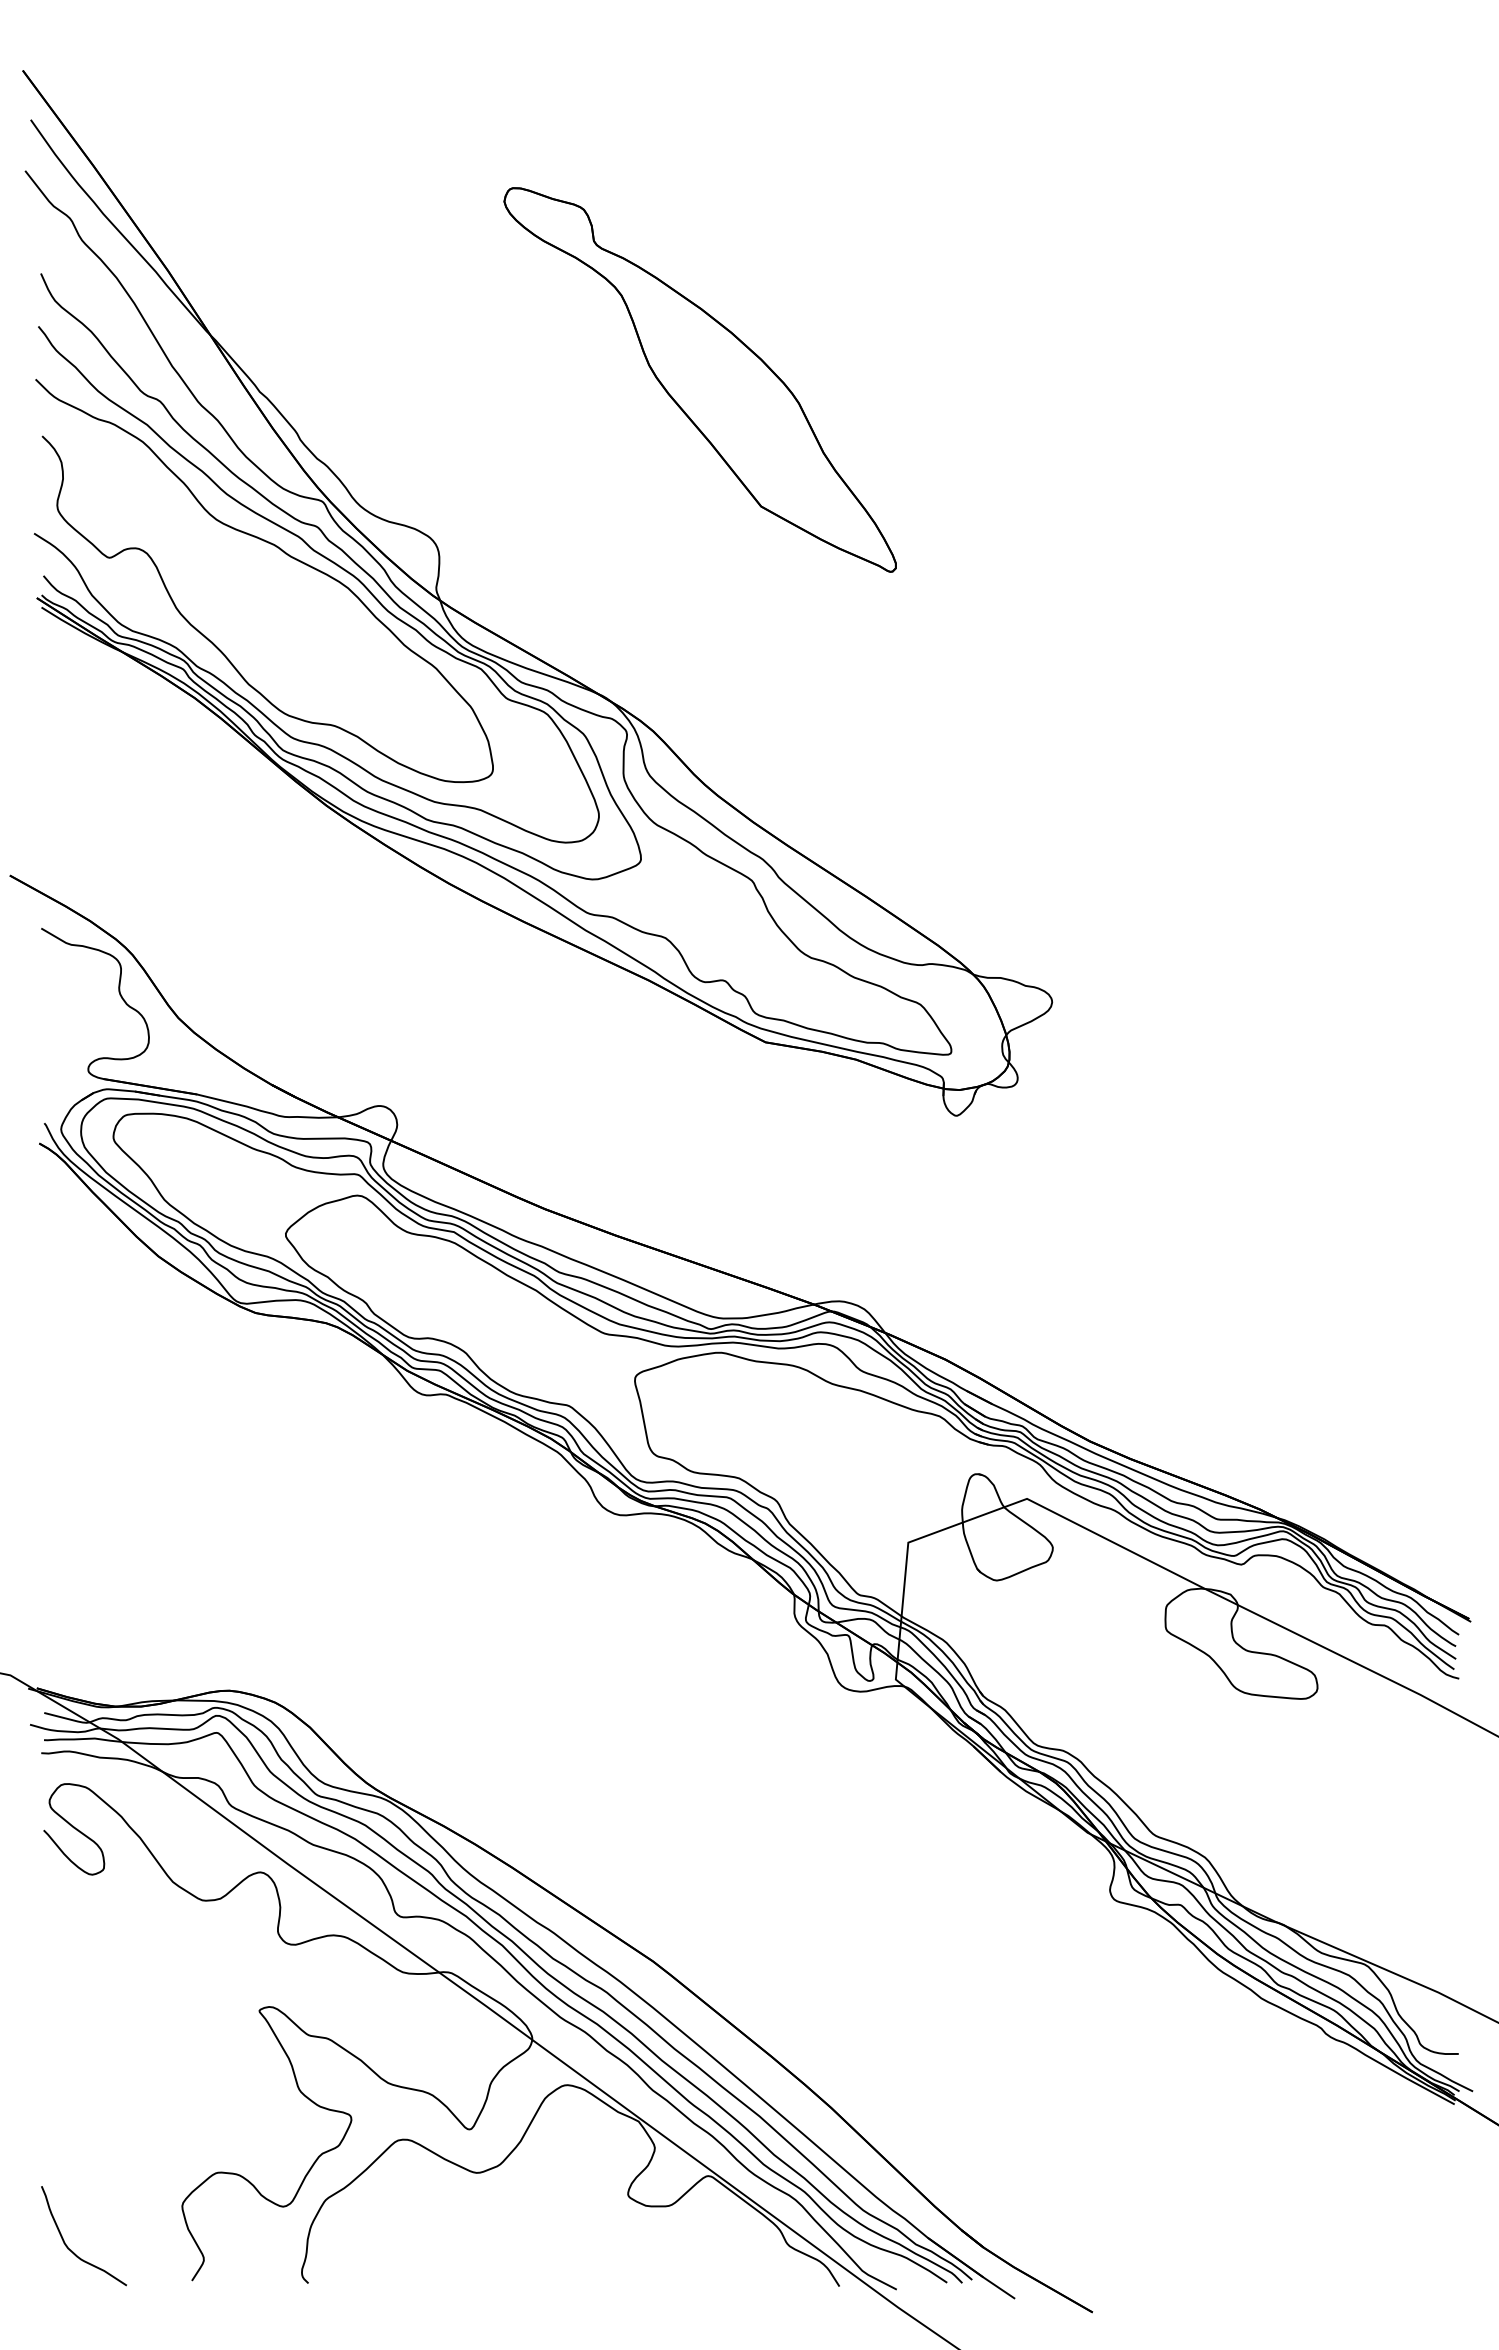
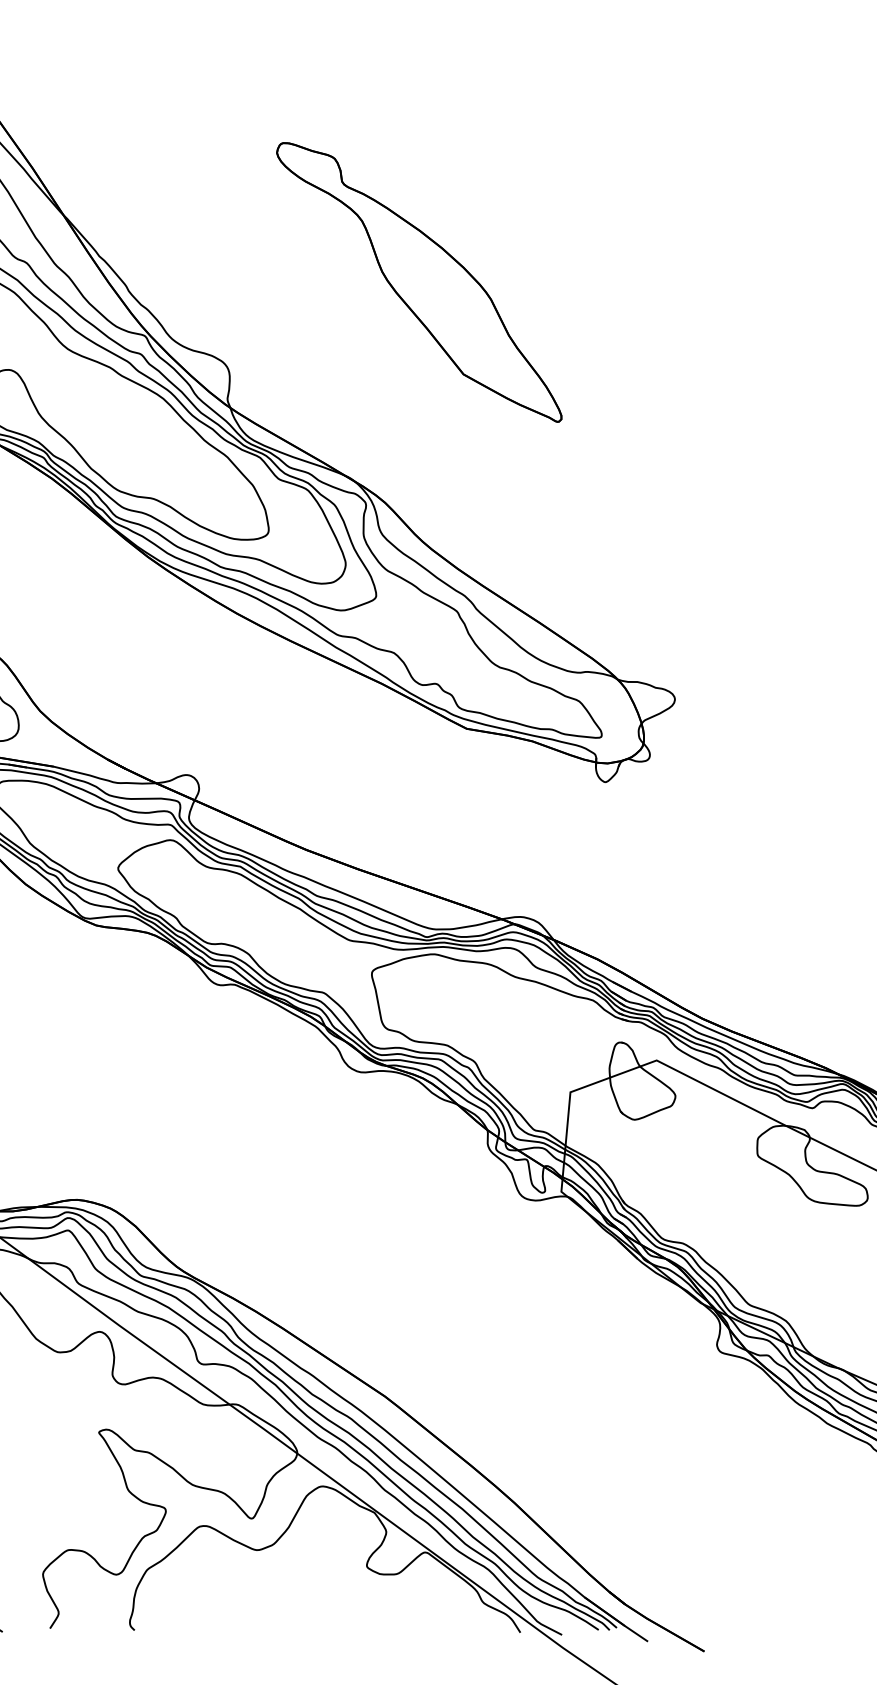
part: (699, 379) -> (418, 282), moved

